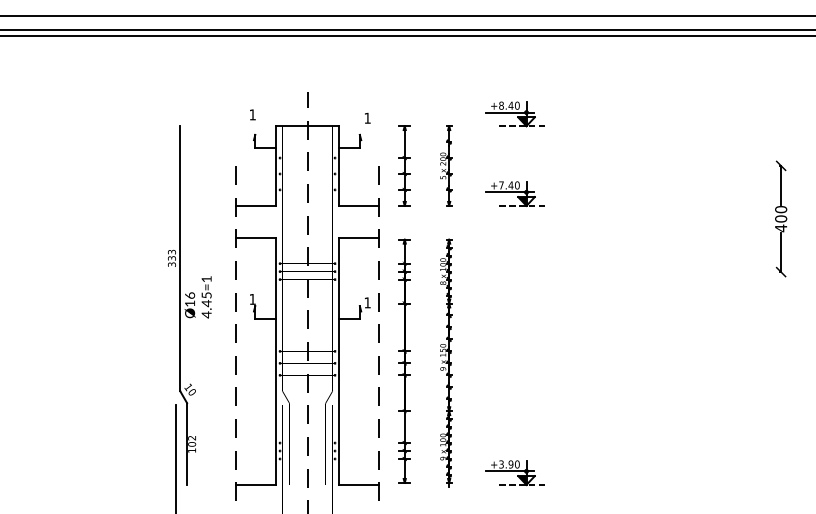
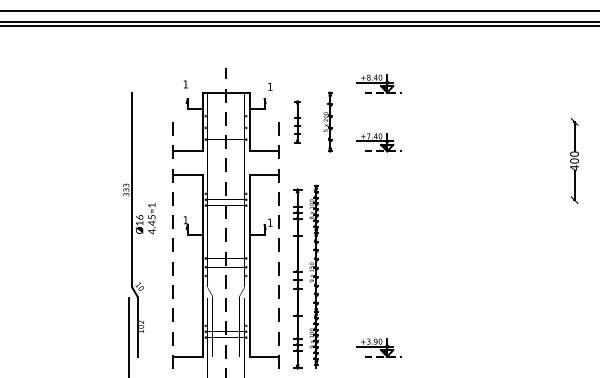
part: (404, 165) -> (297, 121), size x0.7
part: (404, 360) -> (297, 278), moved
part: (446, 362) -> (314, 276), moved

